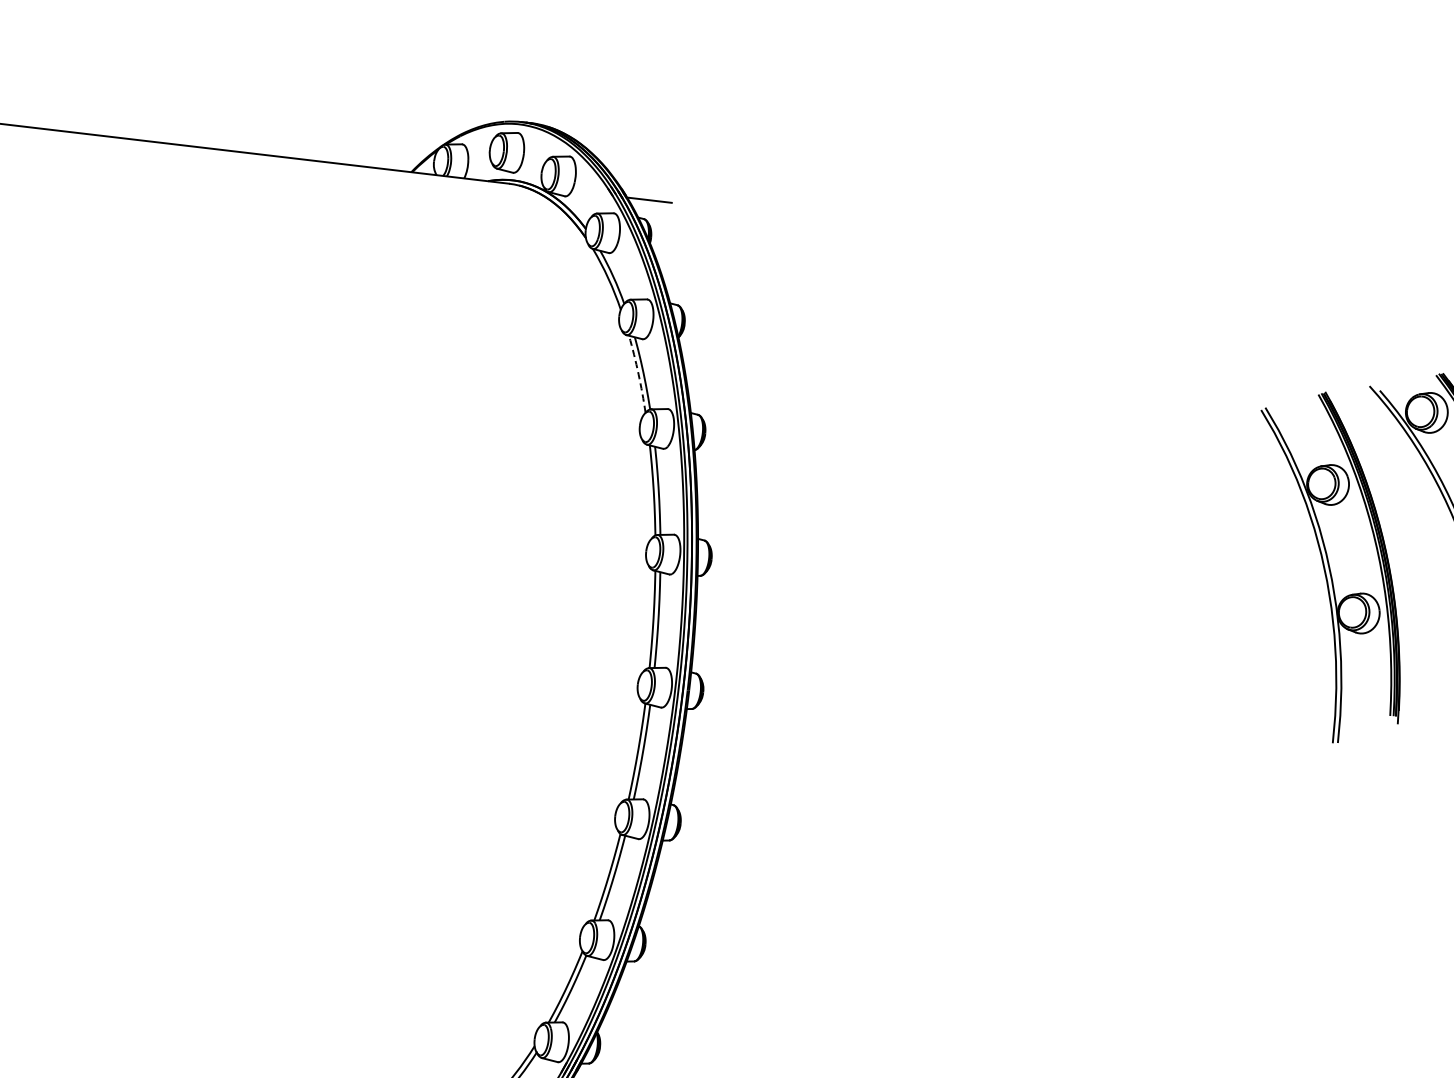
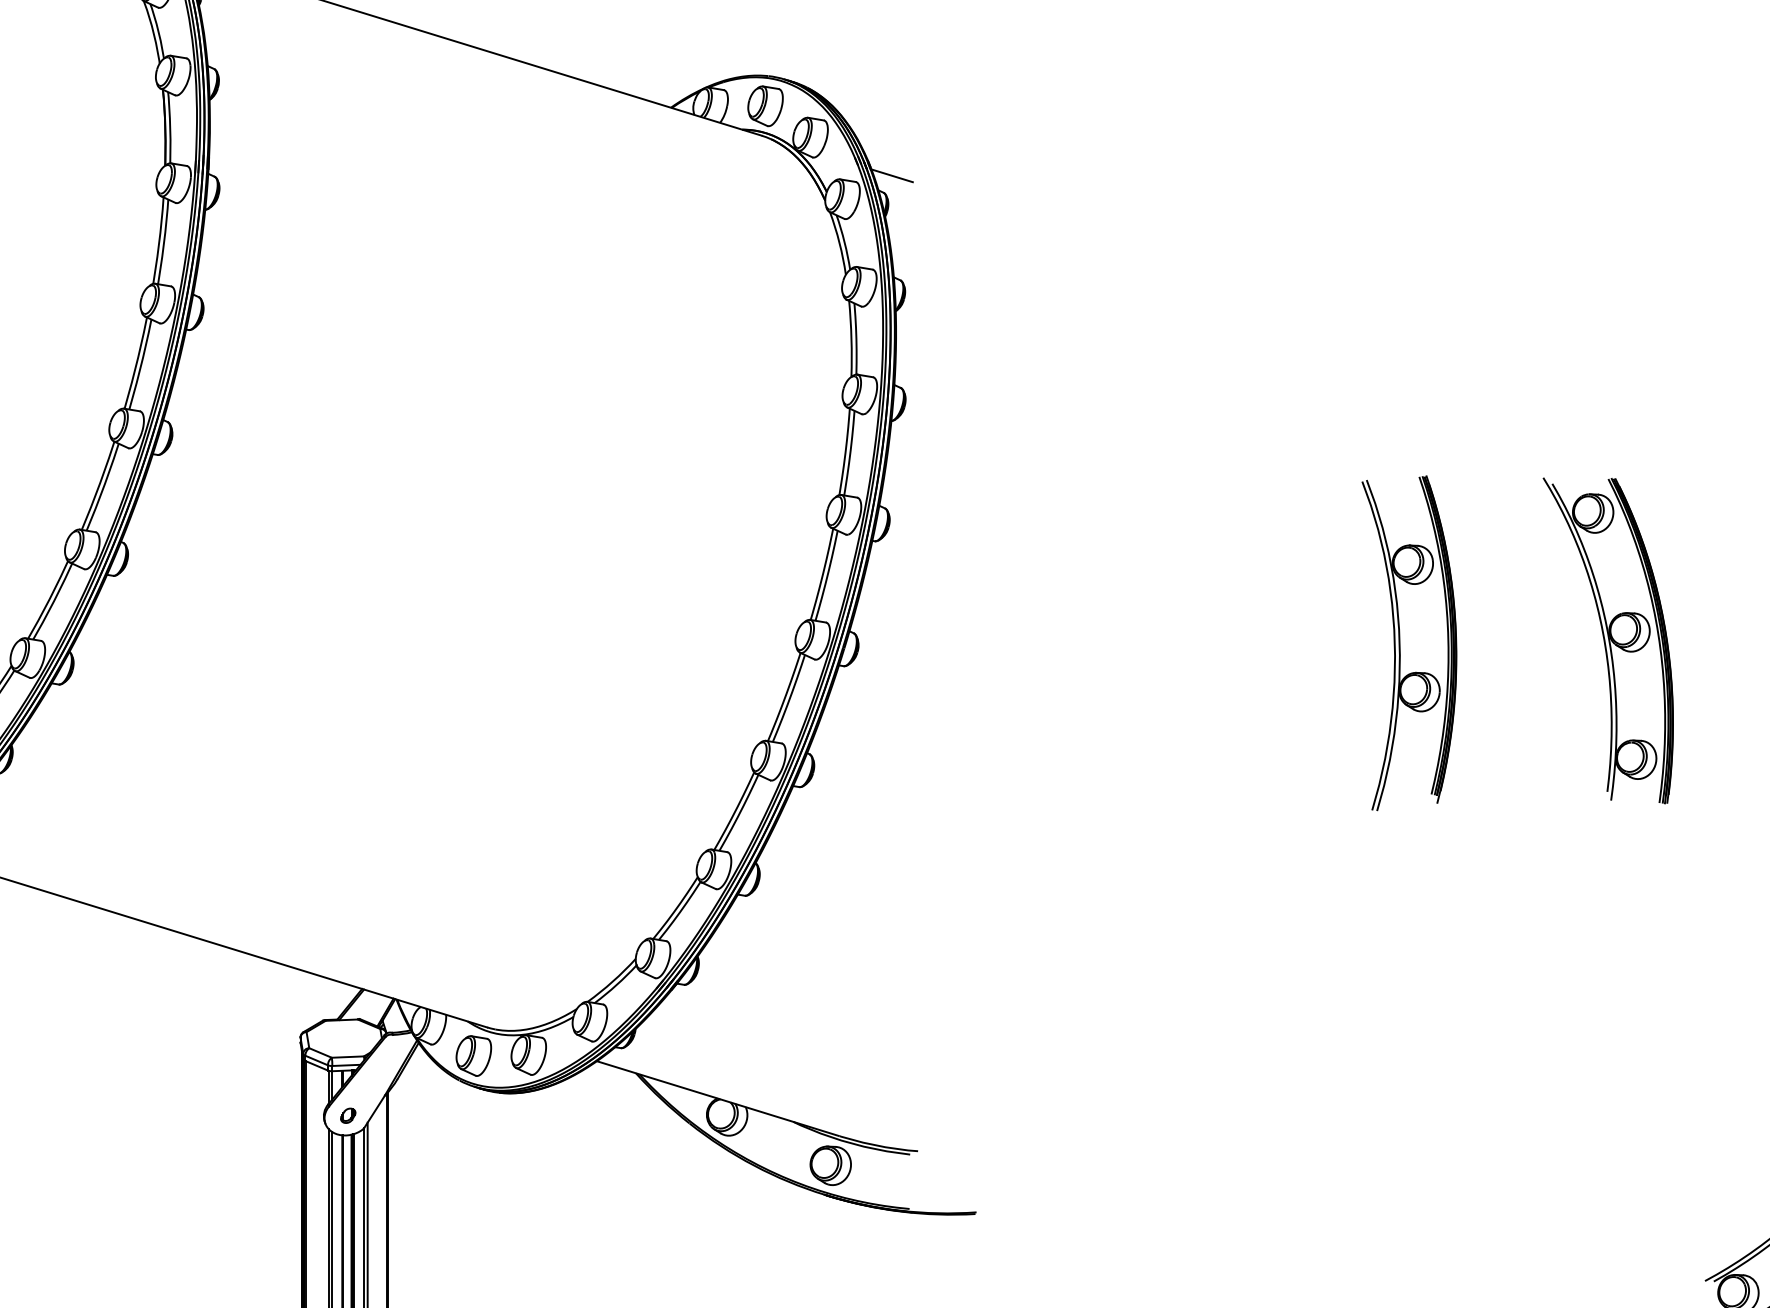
arc: (638, 373) -> (851, 338), dashed -> solid
part: (1330, 567) -> (1400, 643), moved

